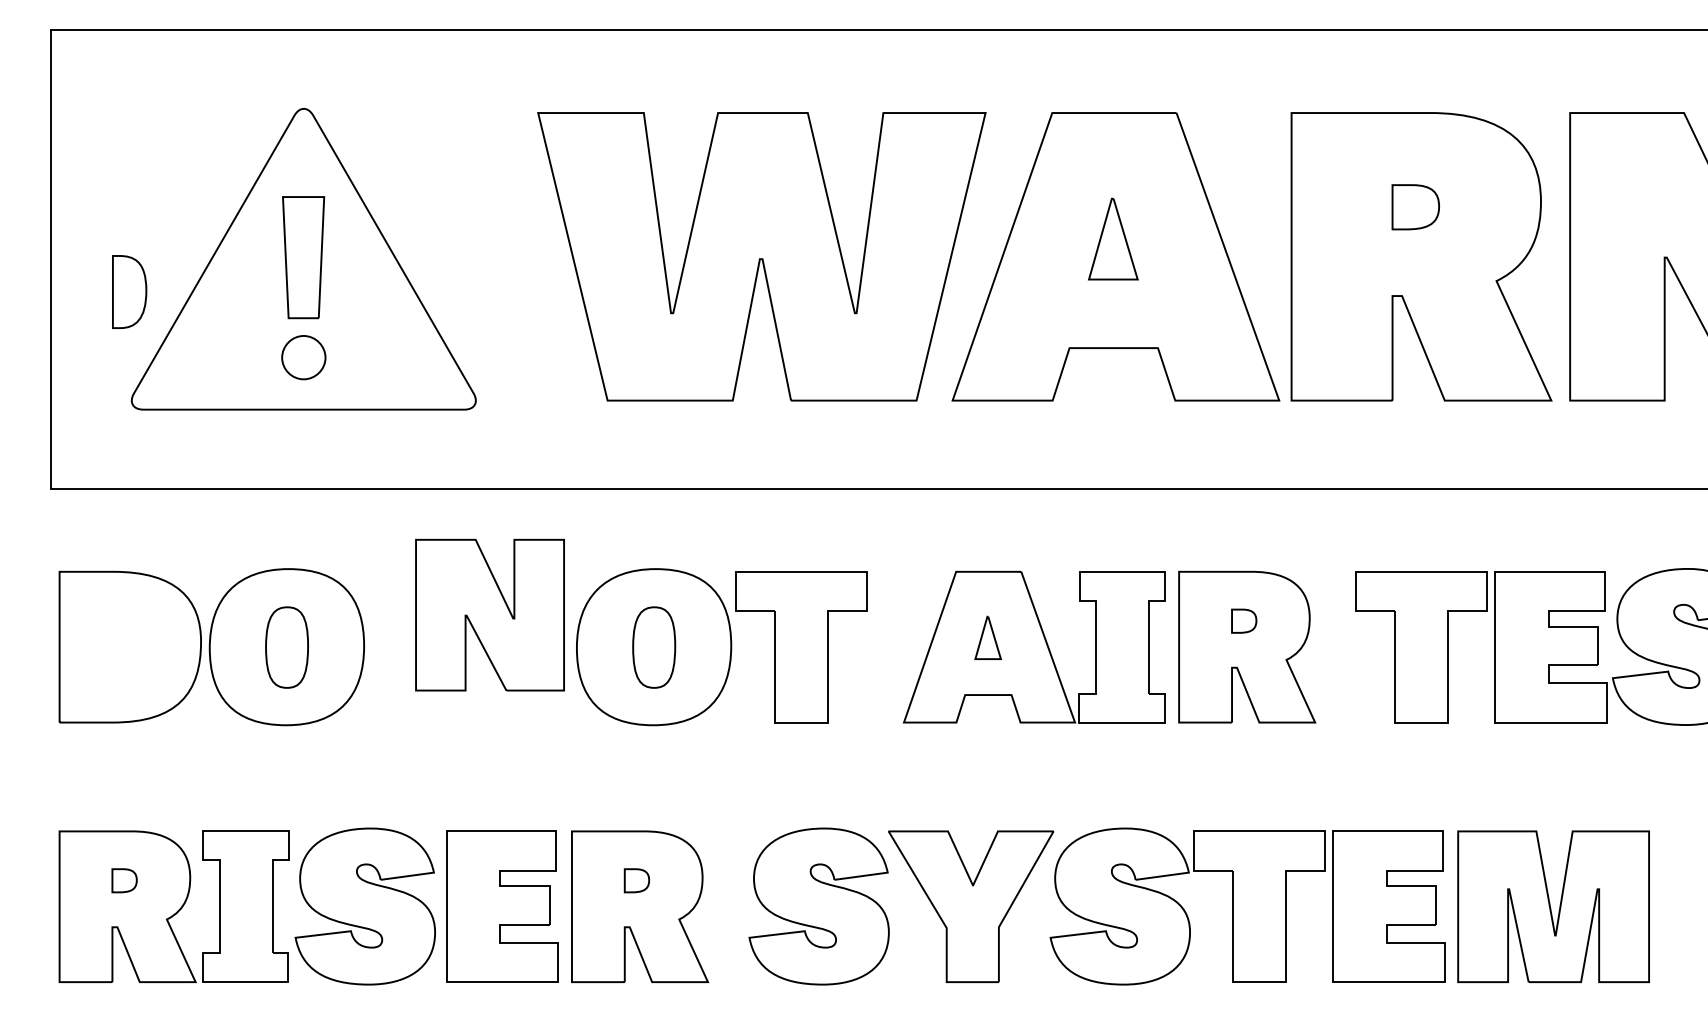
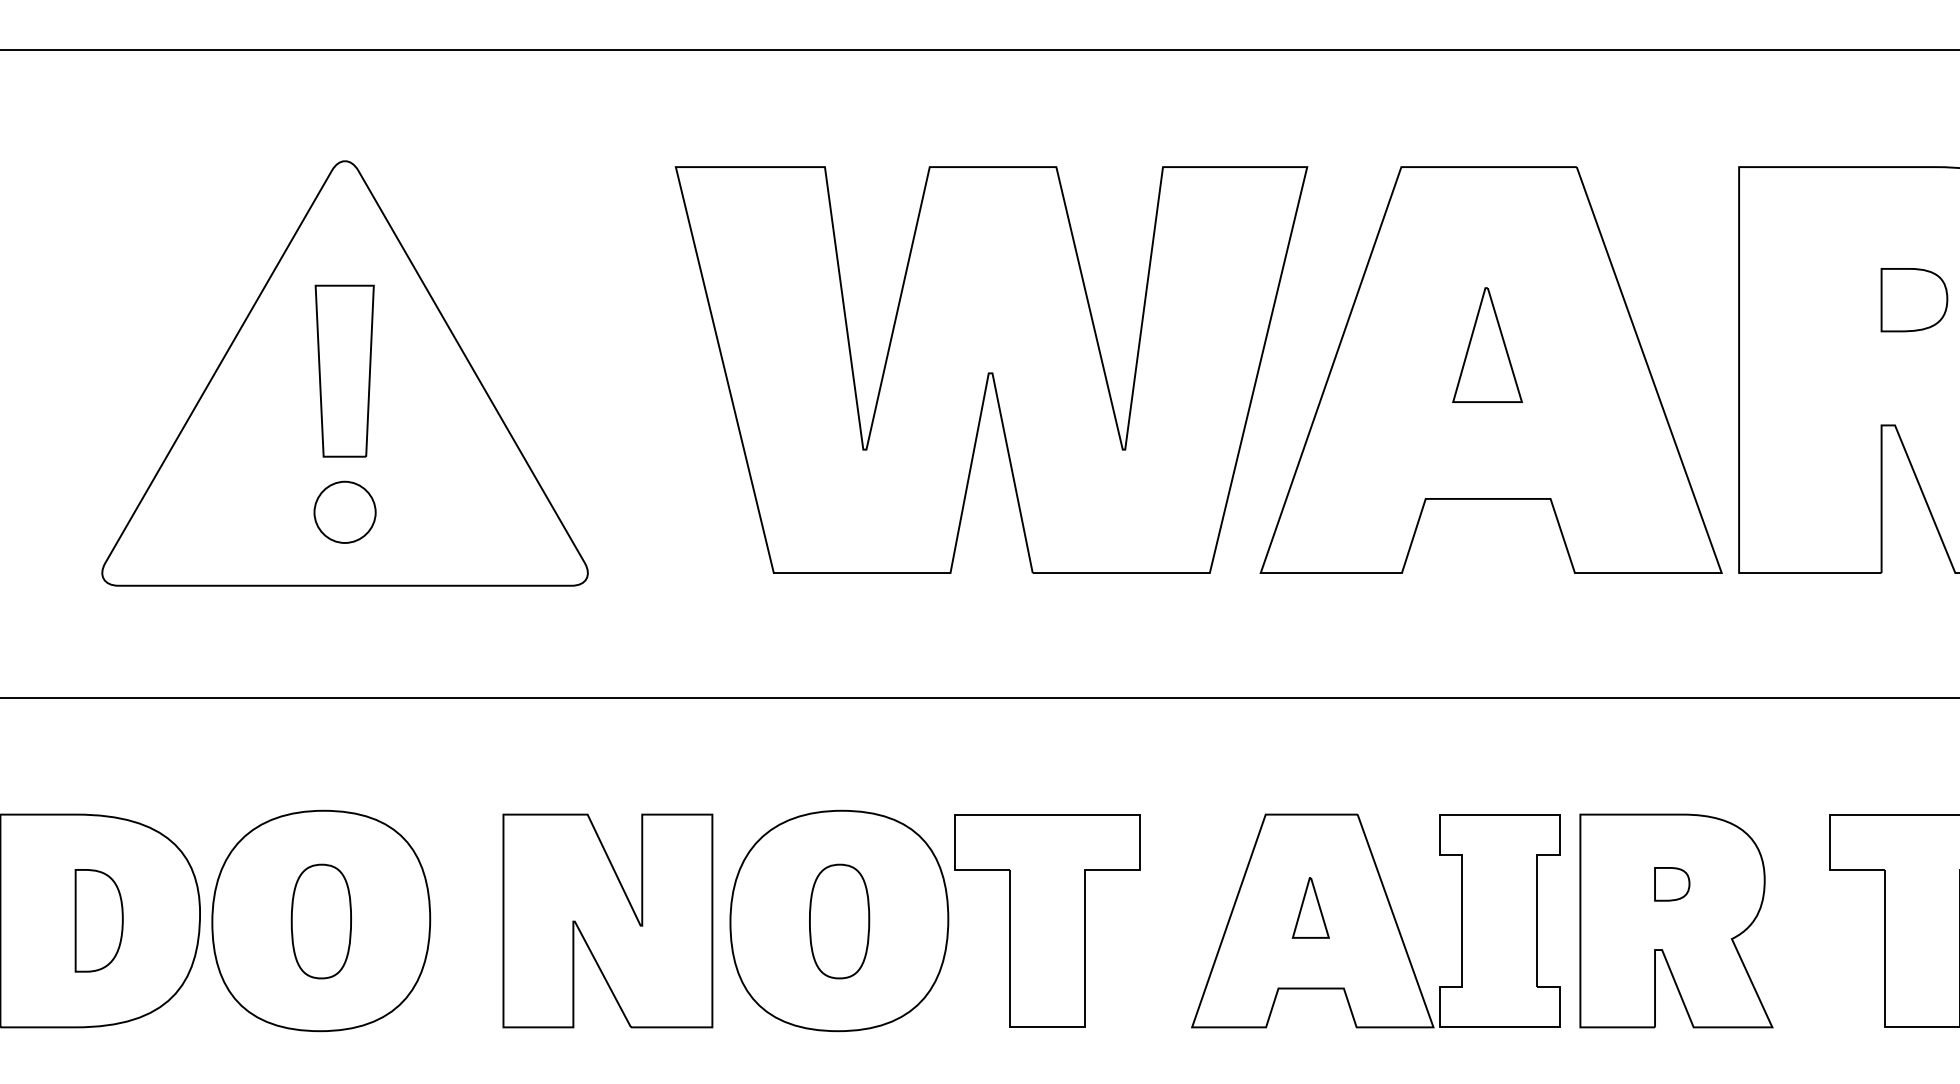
part: (129, 291) -> (99, 920), moved
part: (489, 614) -> (607, 920), moved

